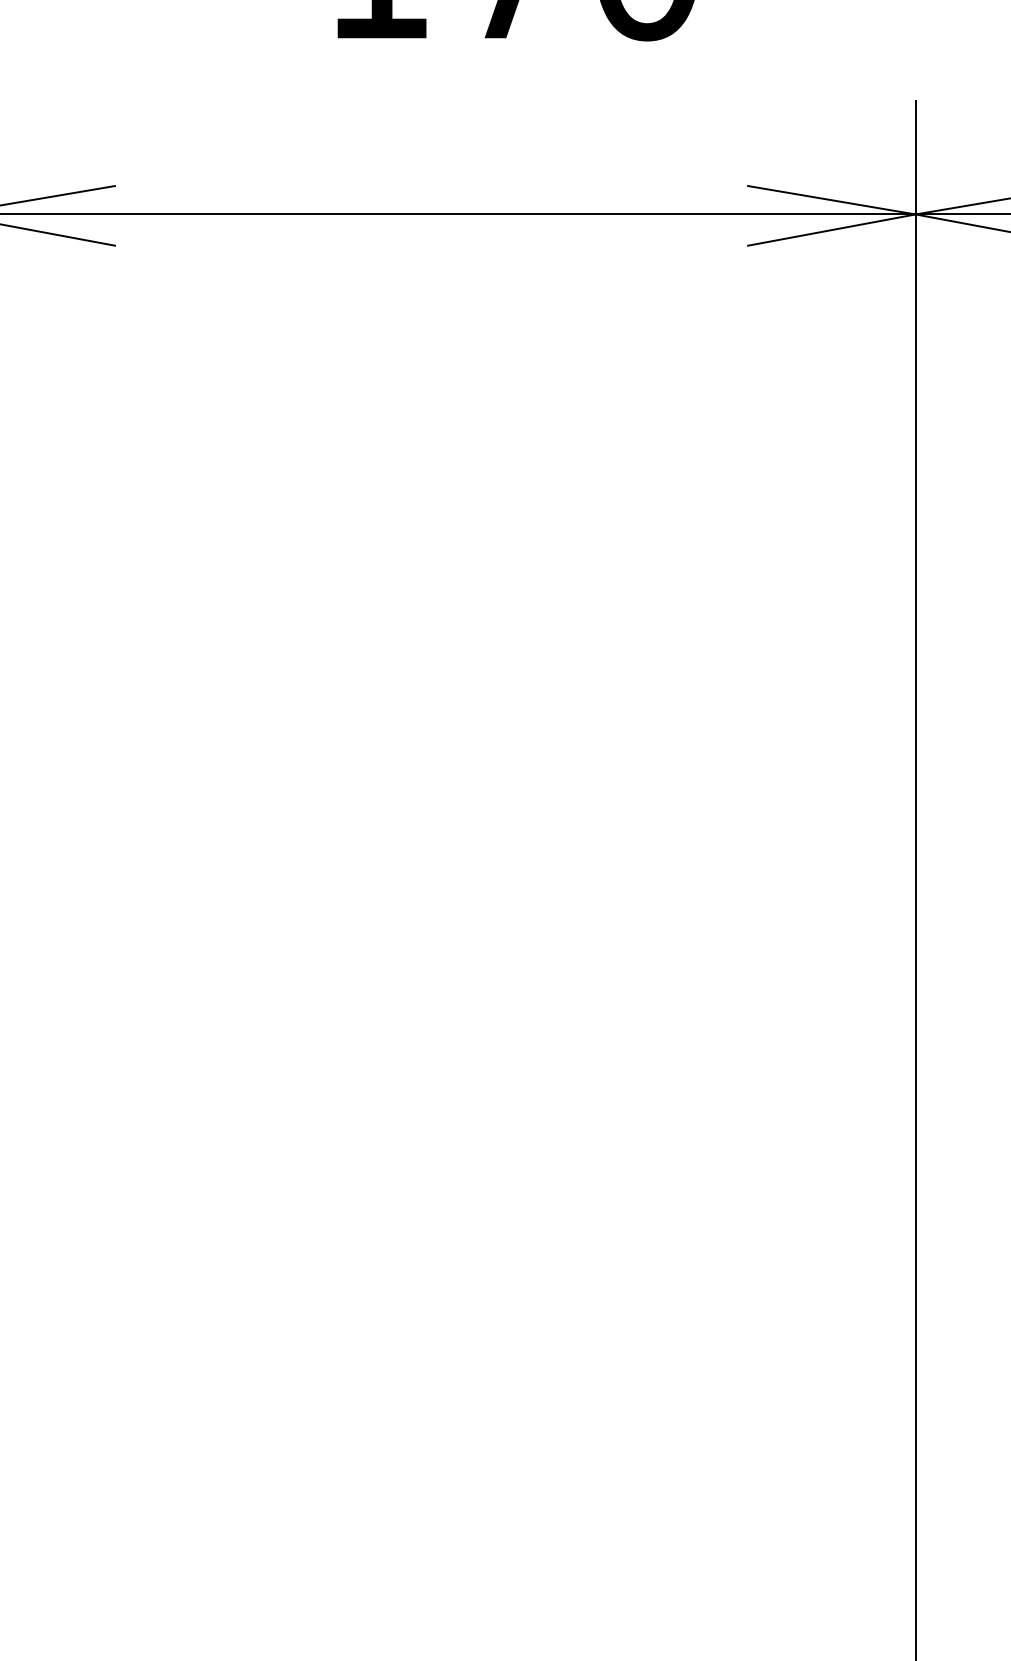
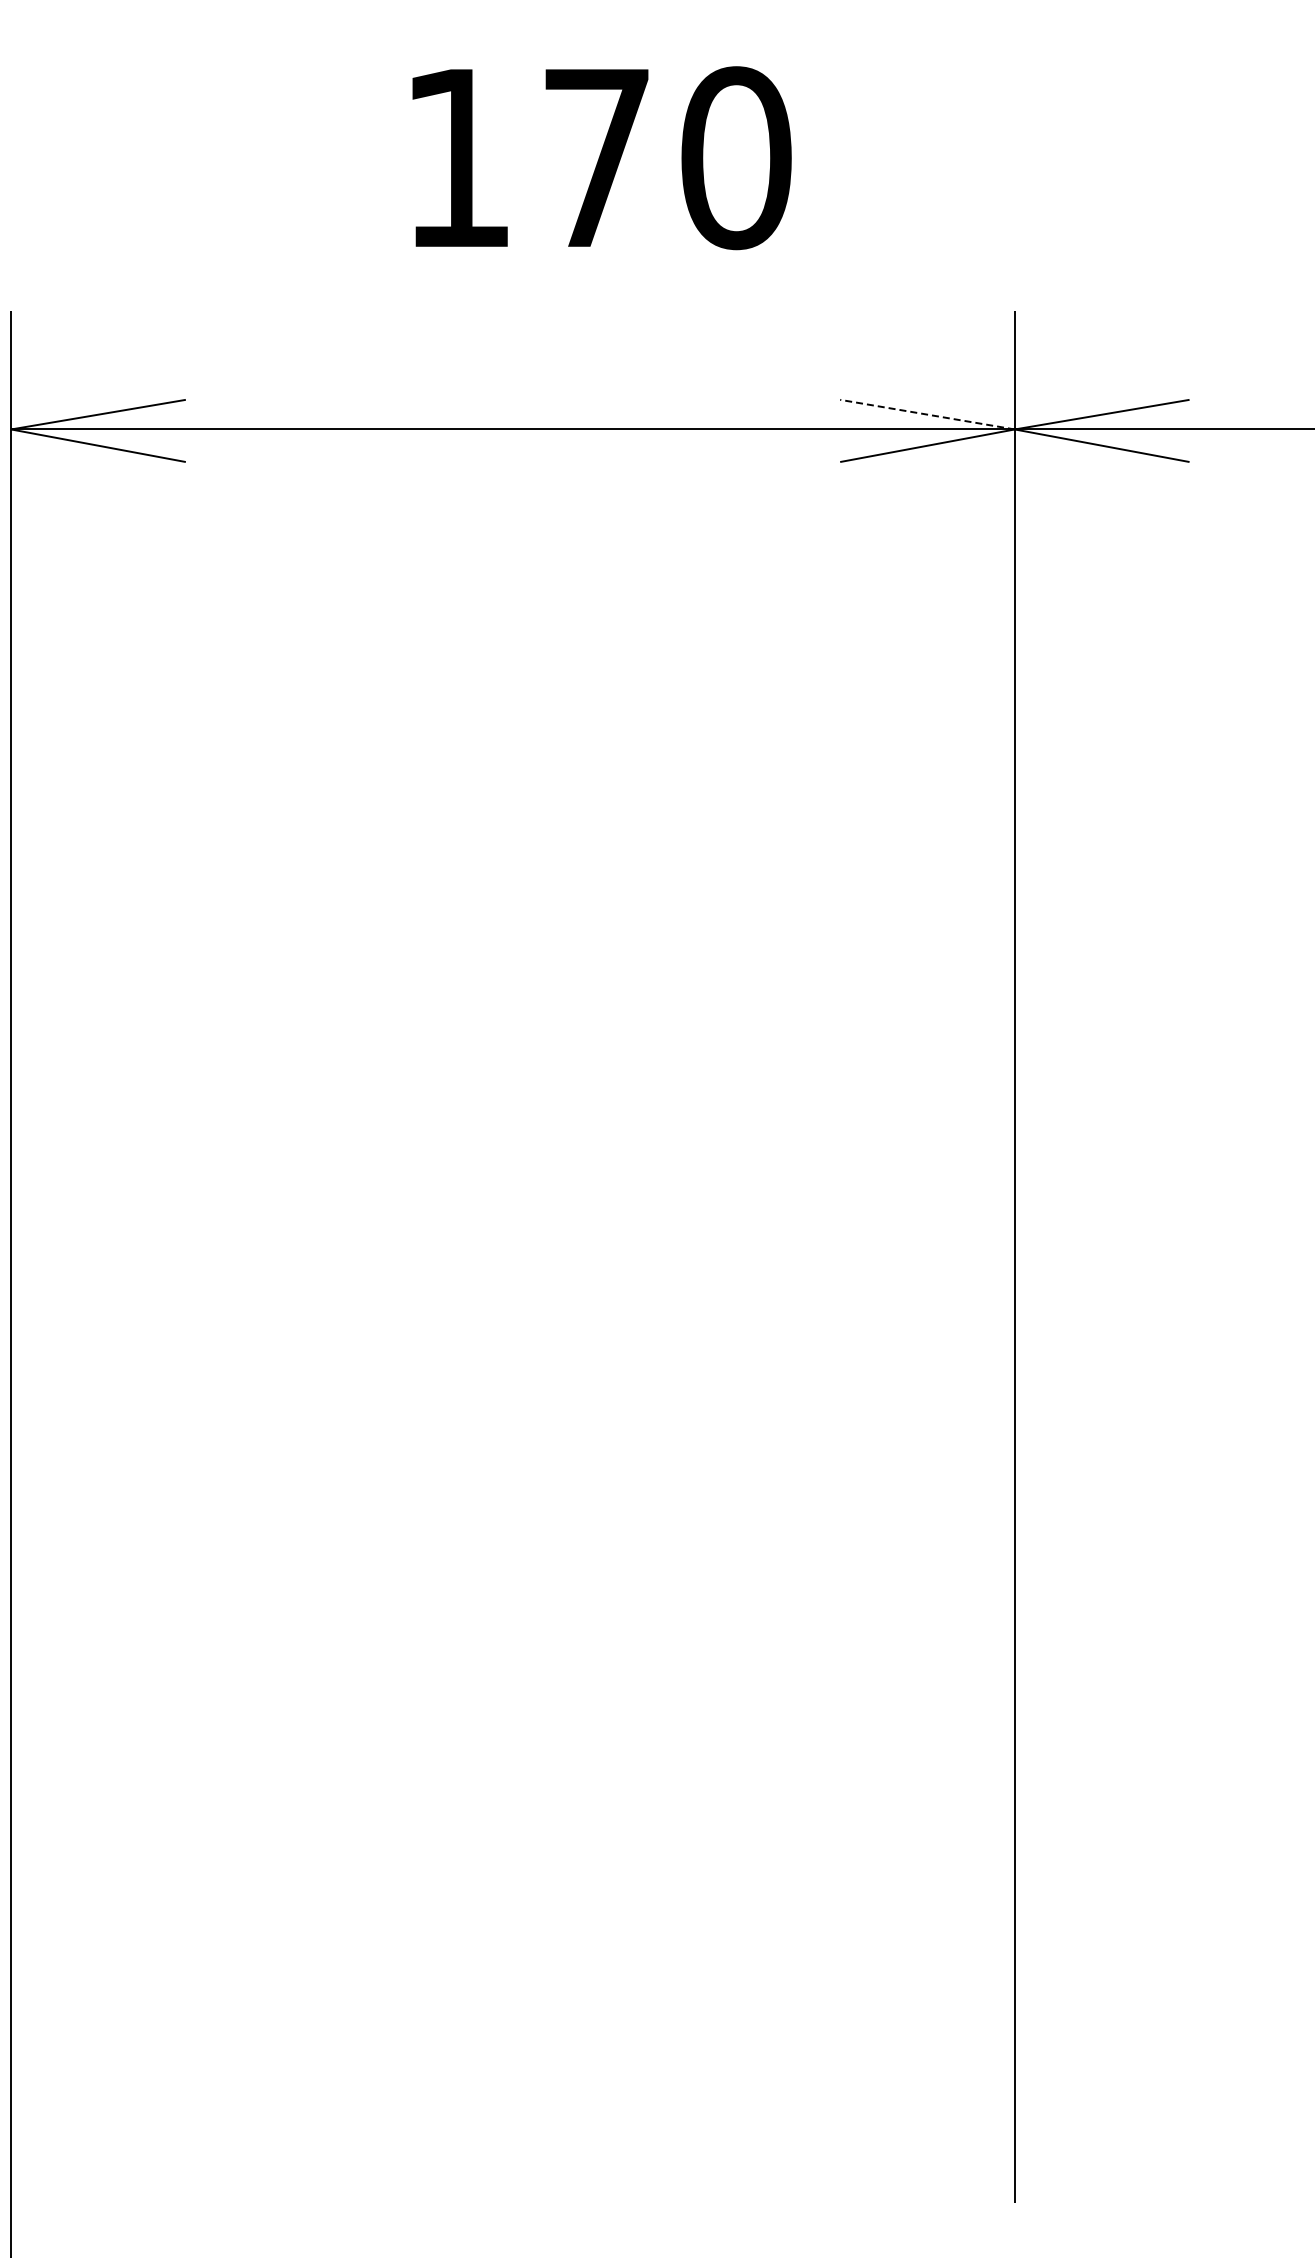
line: (831, 200) -> (927, 414), solid -> dashed

